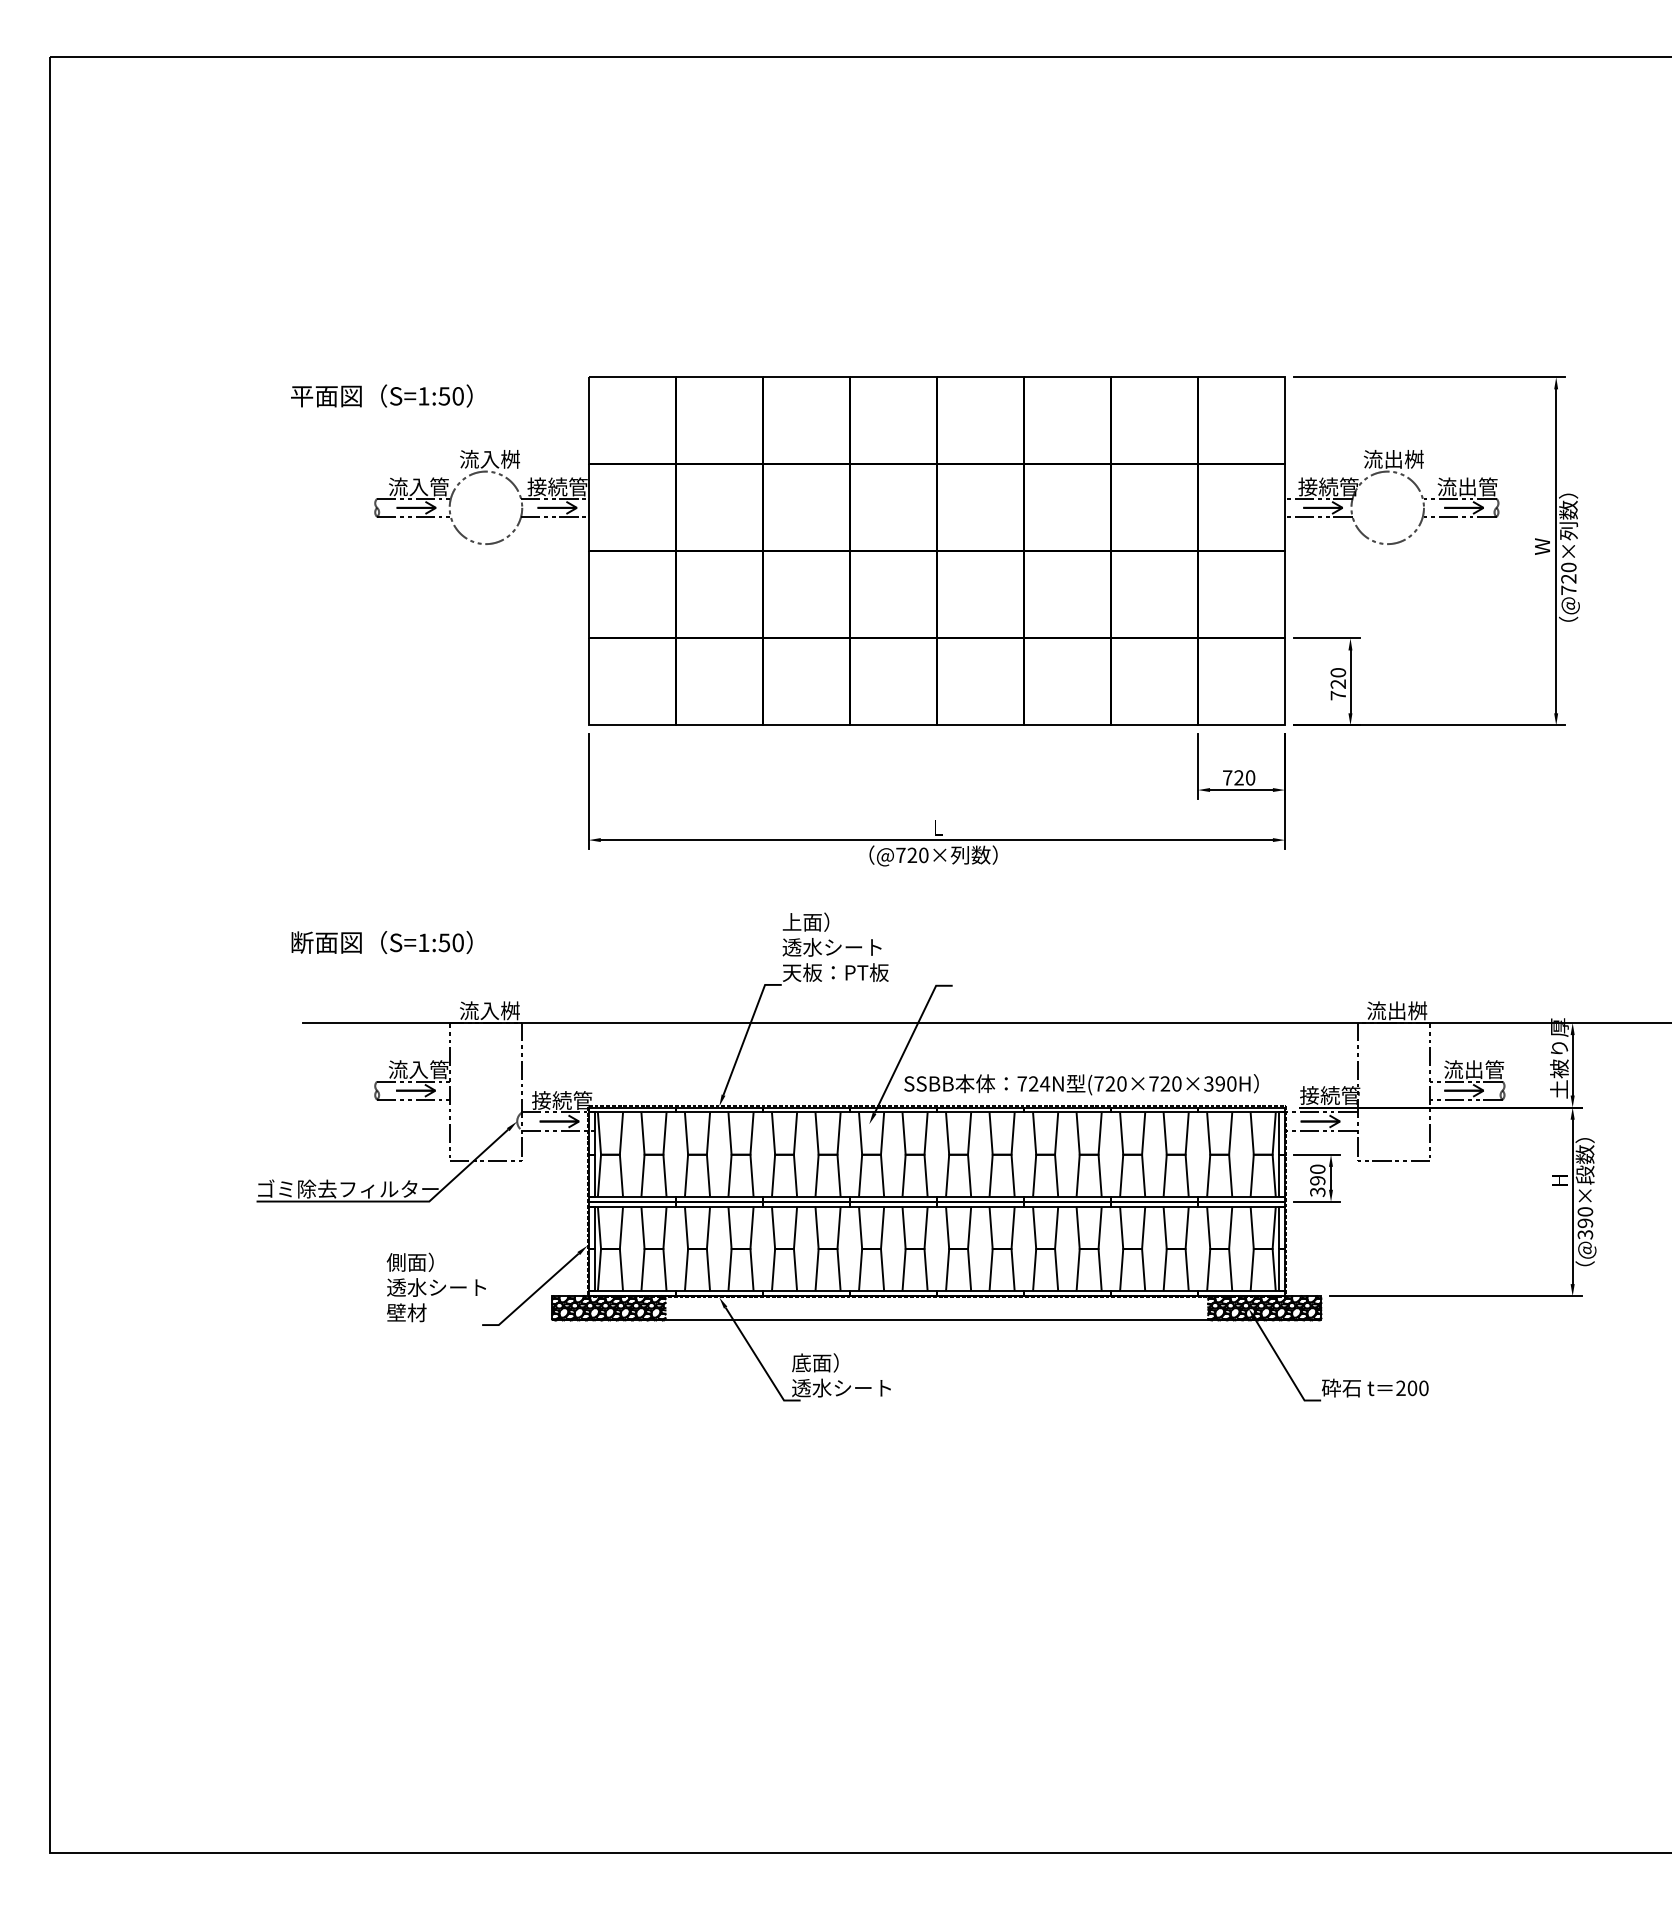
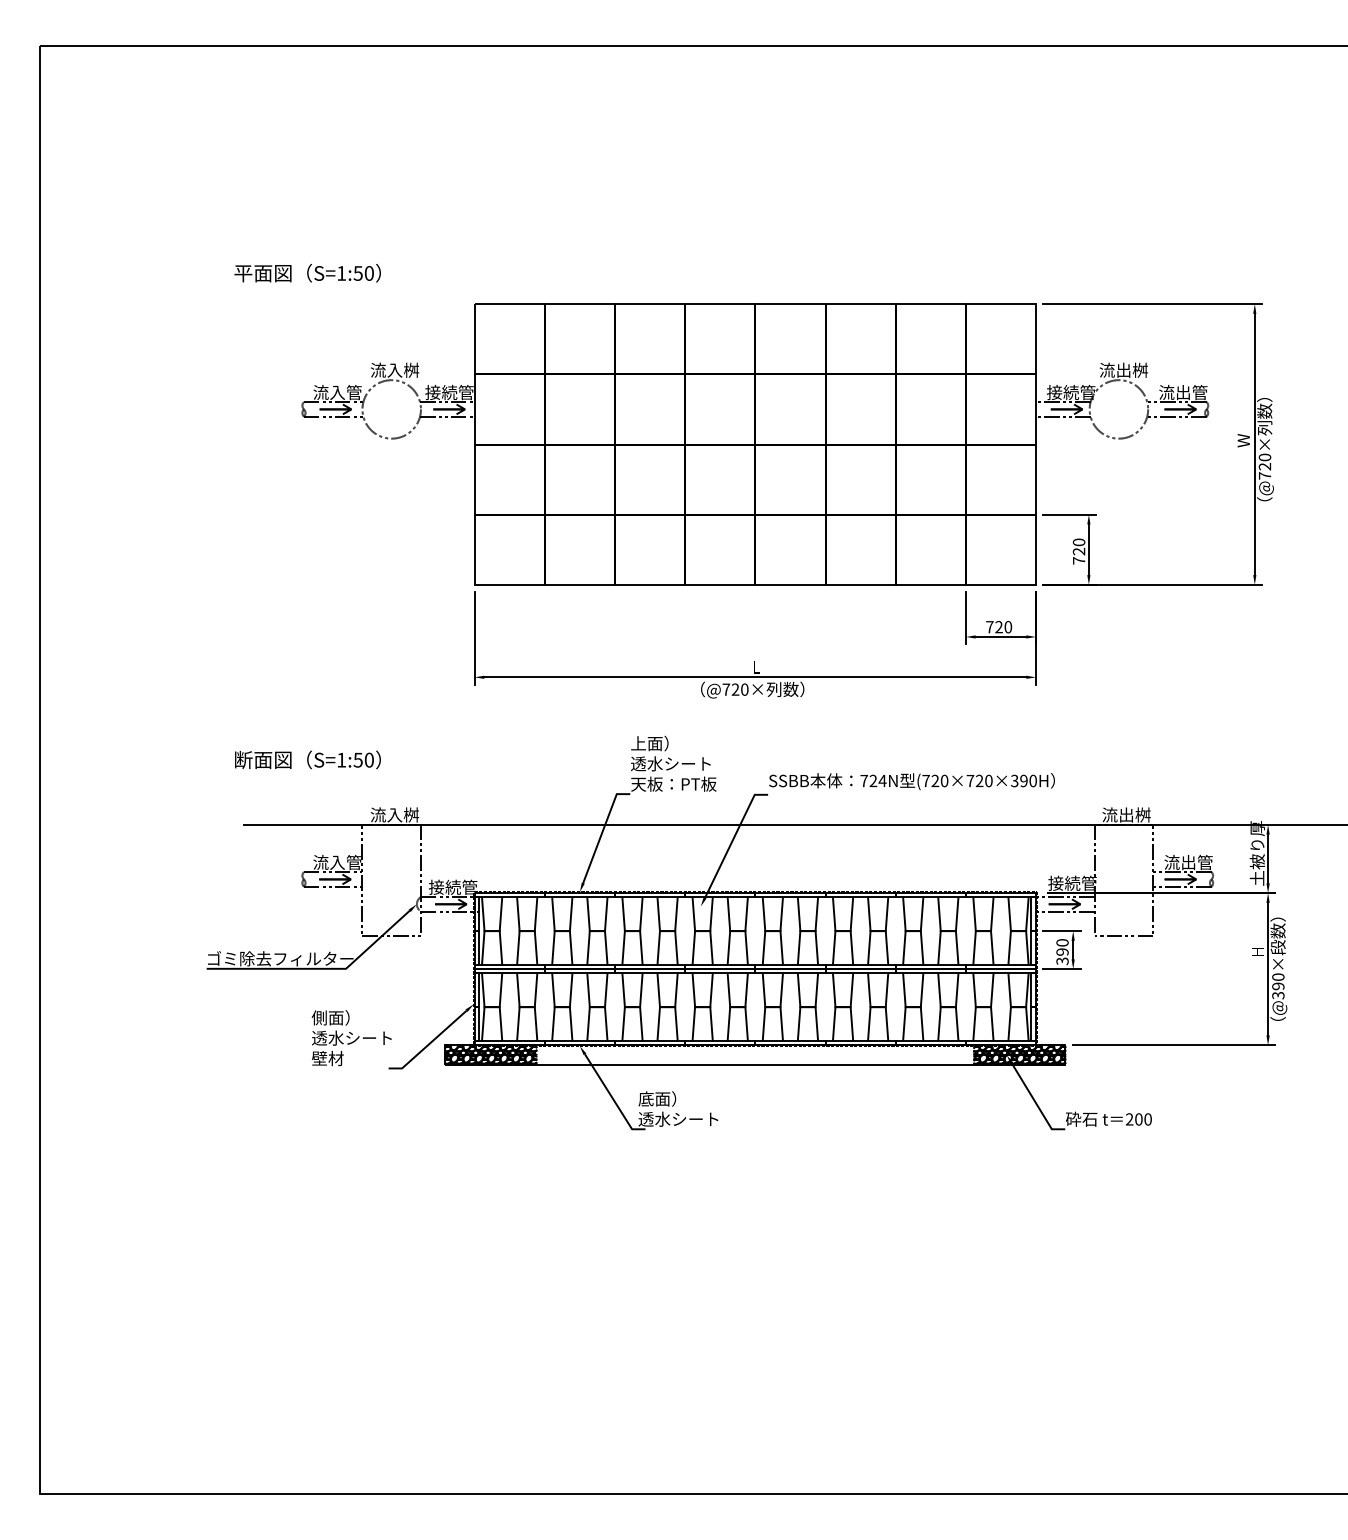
text: (381, 396) -> (307, 273), moved
text: (1080, 1084) -> (911, 781), moved

